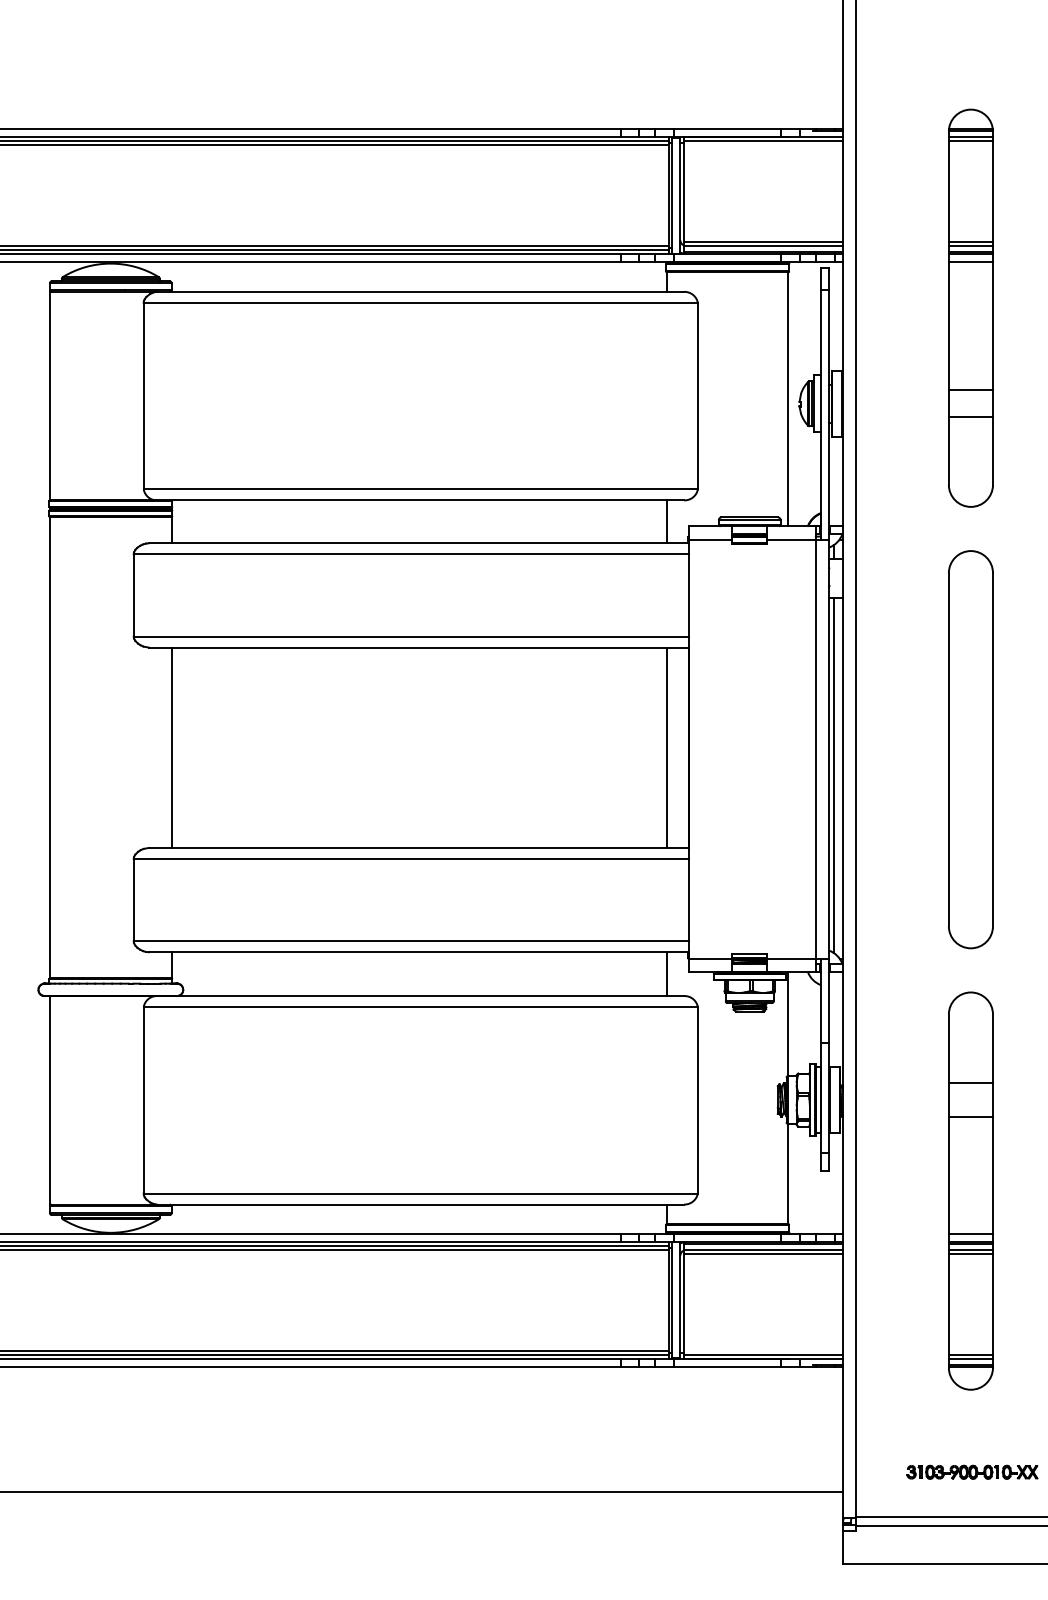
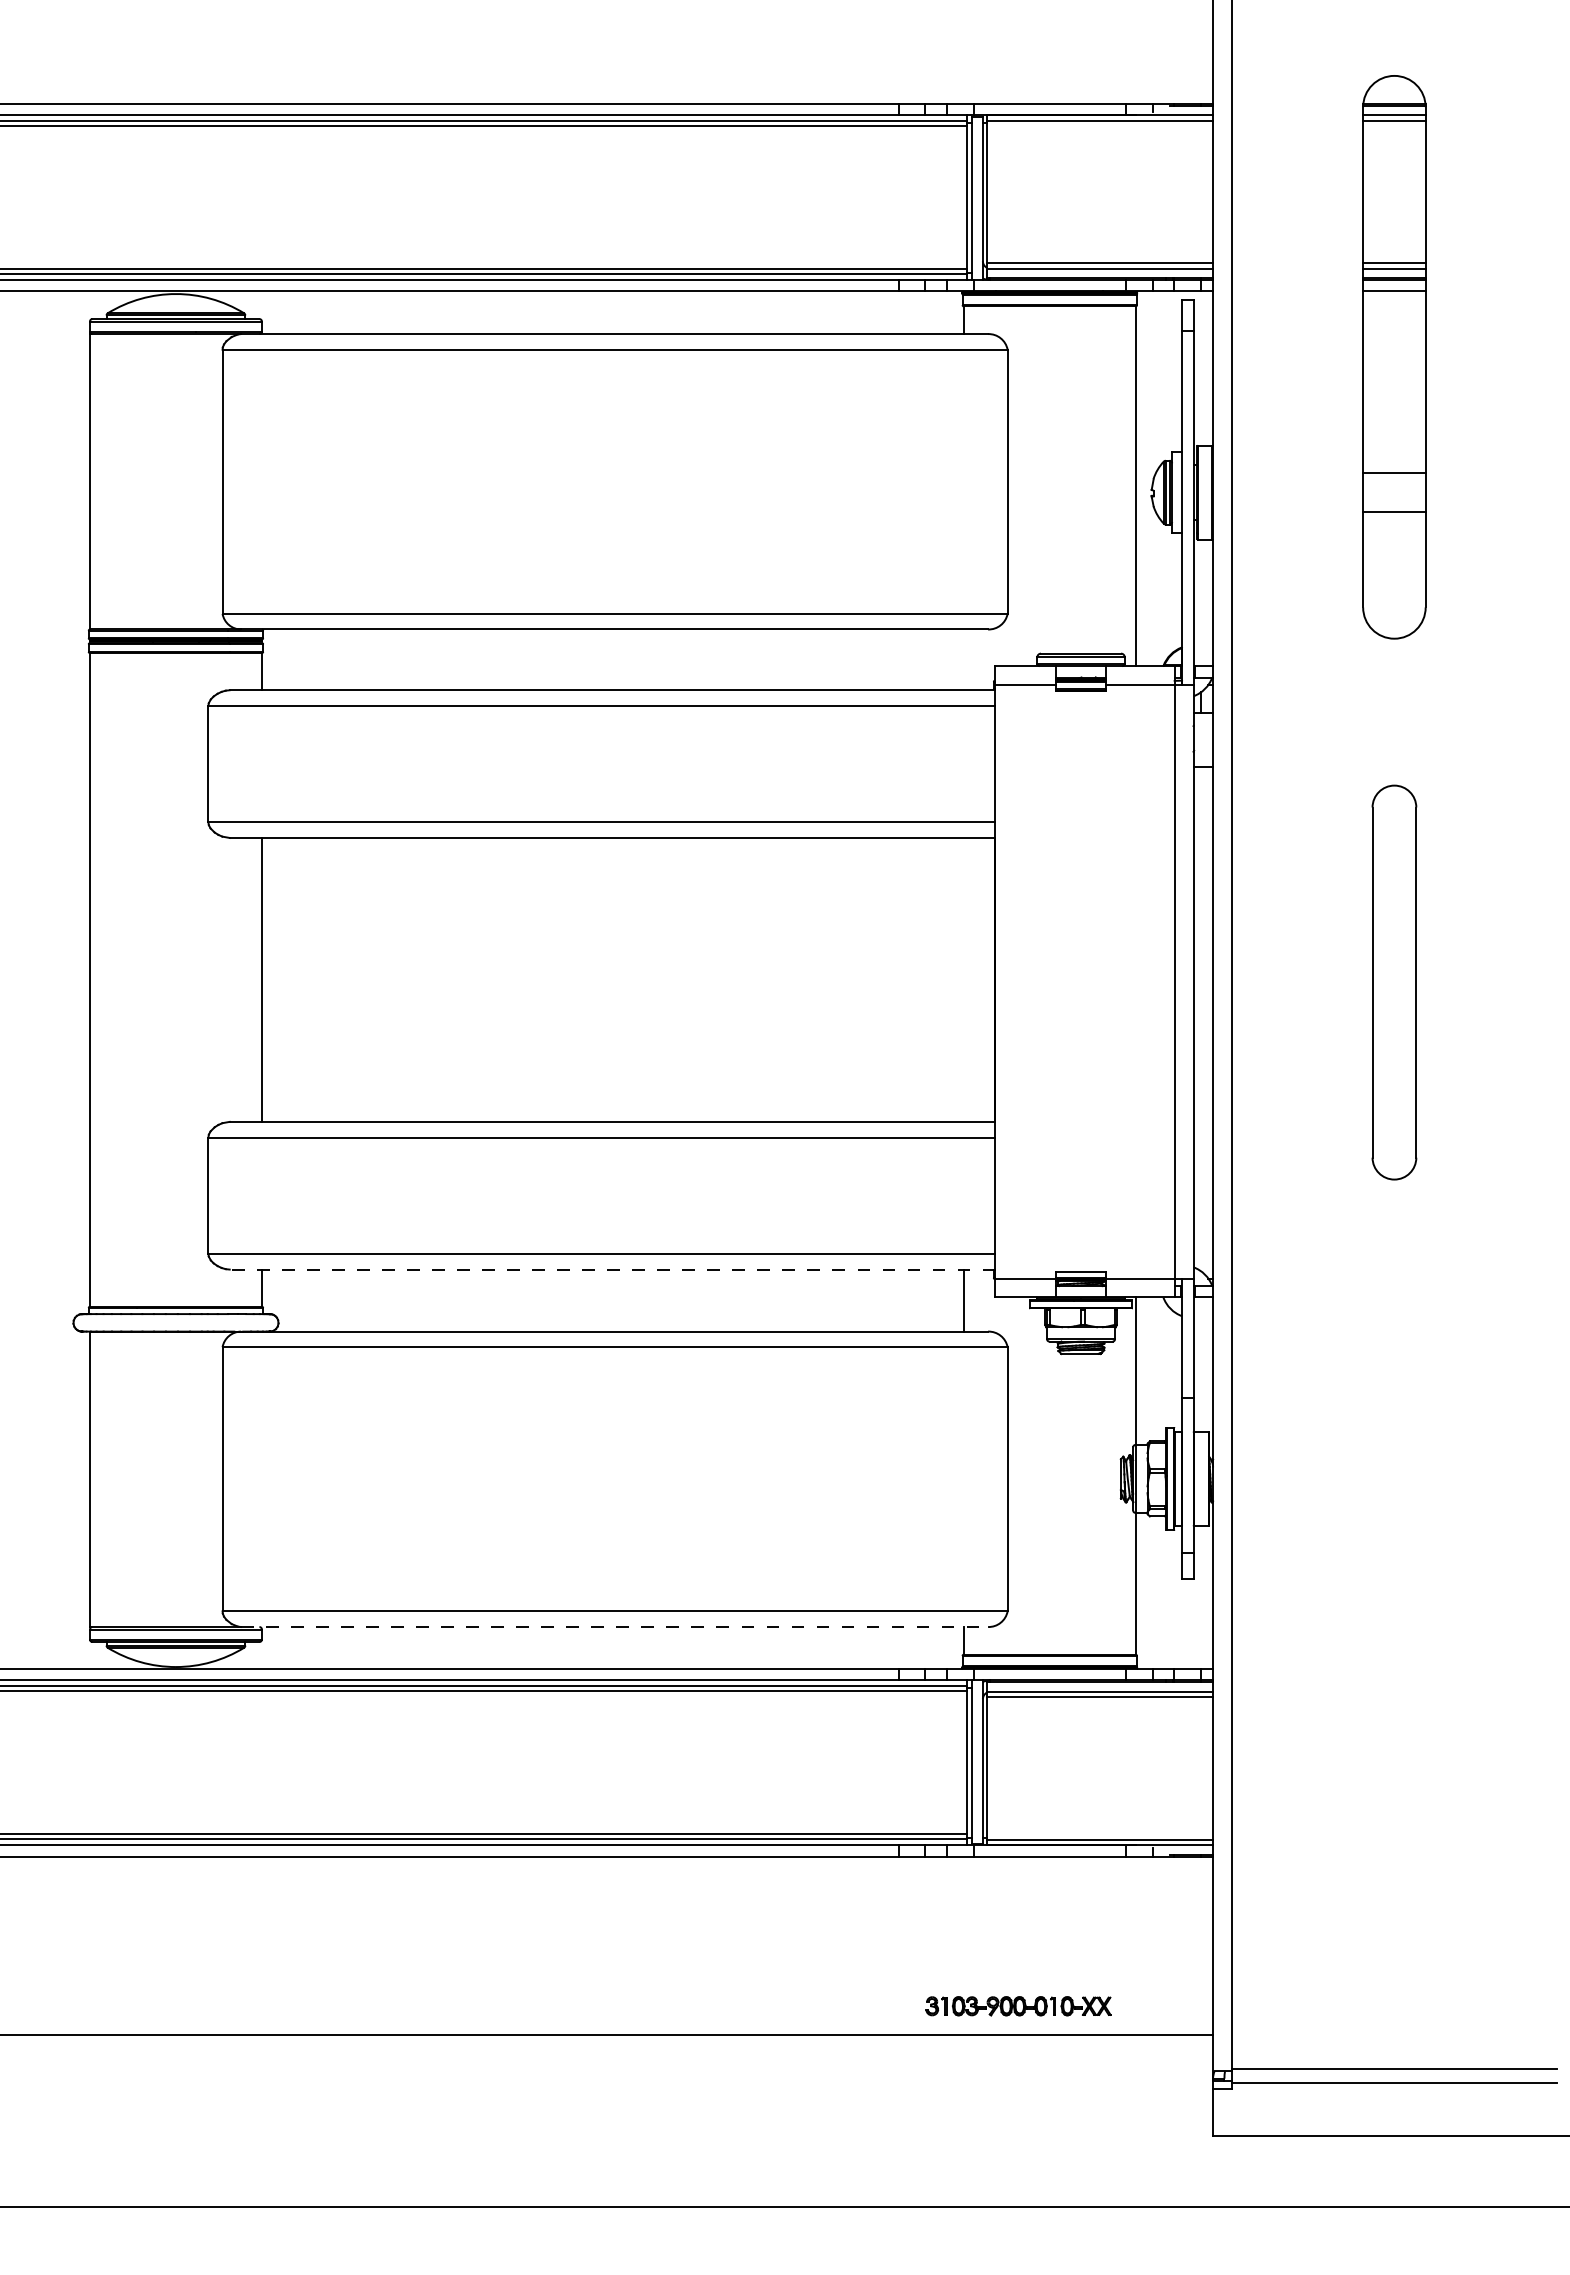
line: (666, 521) -> (963, 659), removed
line: (666, 747) -> (963, 979), removed
part: (970, 749) -> (1394, 982), size x0.7
line: (834, 775) -> (1201, 1019), removed
line: (418, 952) -> (612, 1269), solid -> dashed
part: (970, 1190) -> (1394, 1607), removed
line: (421, 1204) -> (615, 1627), solid -> dashed
part: (972, 1472) -> (1018, 2006), moved

